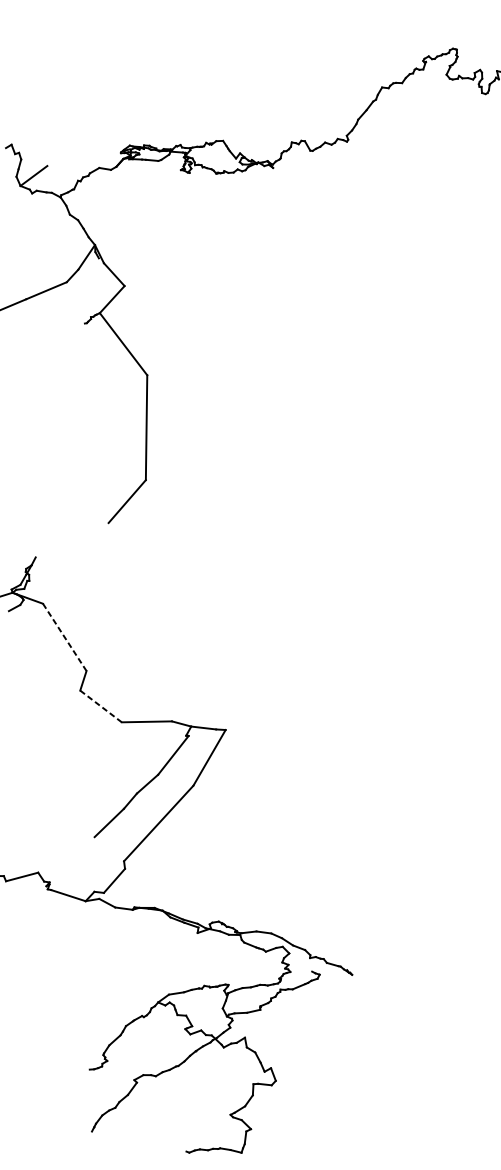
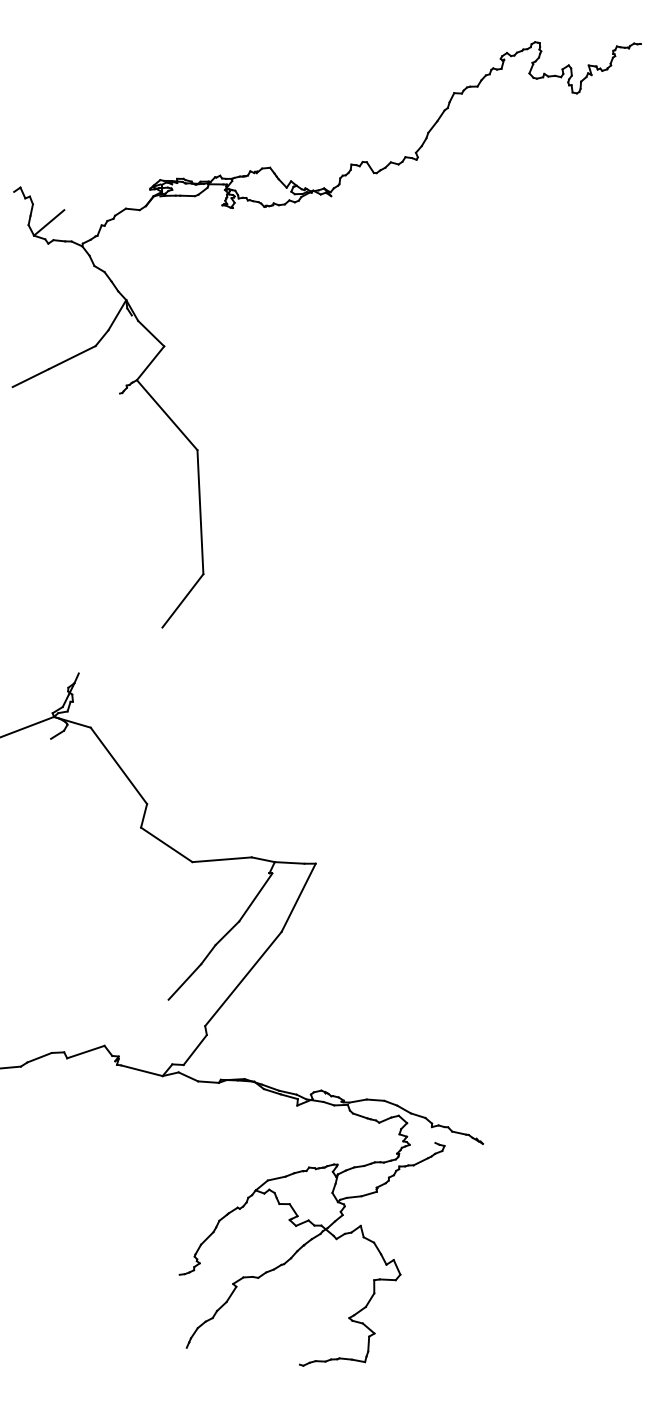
line: (65, 637) -> (119, 766), dashed -> solid
line: (100, 706) -> (166, 844), dashed -> solid

